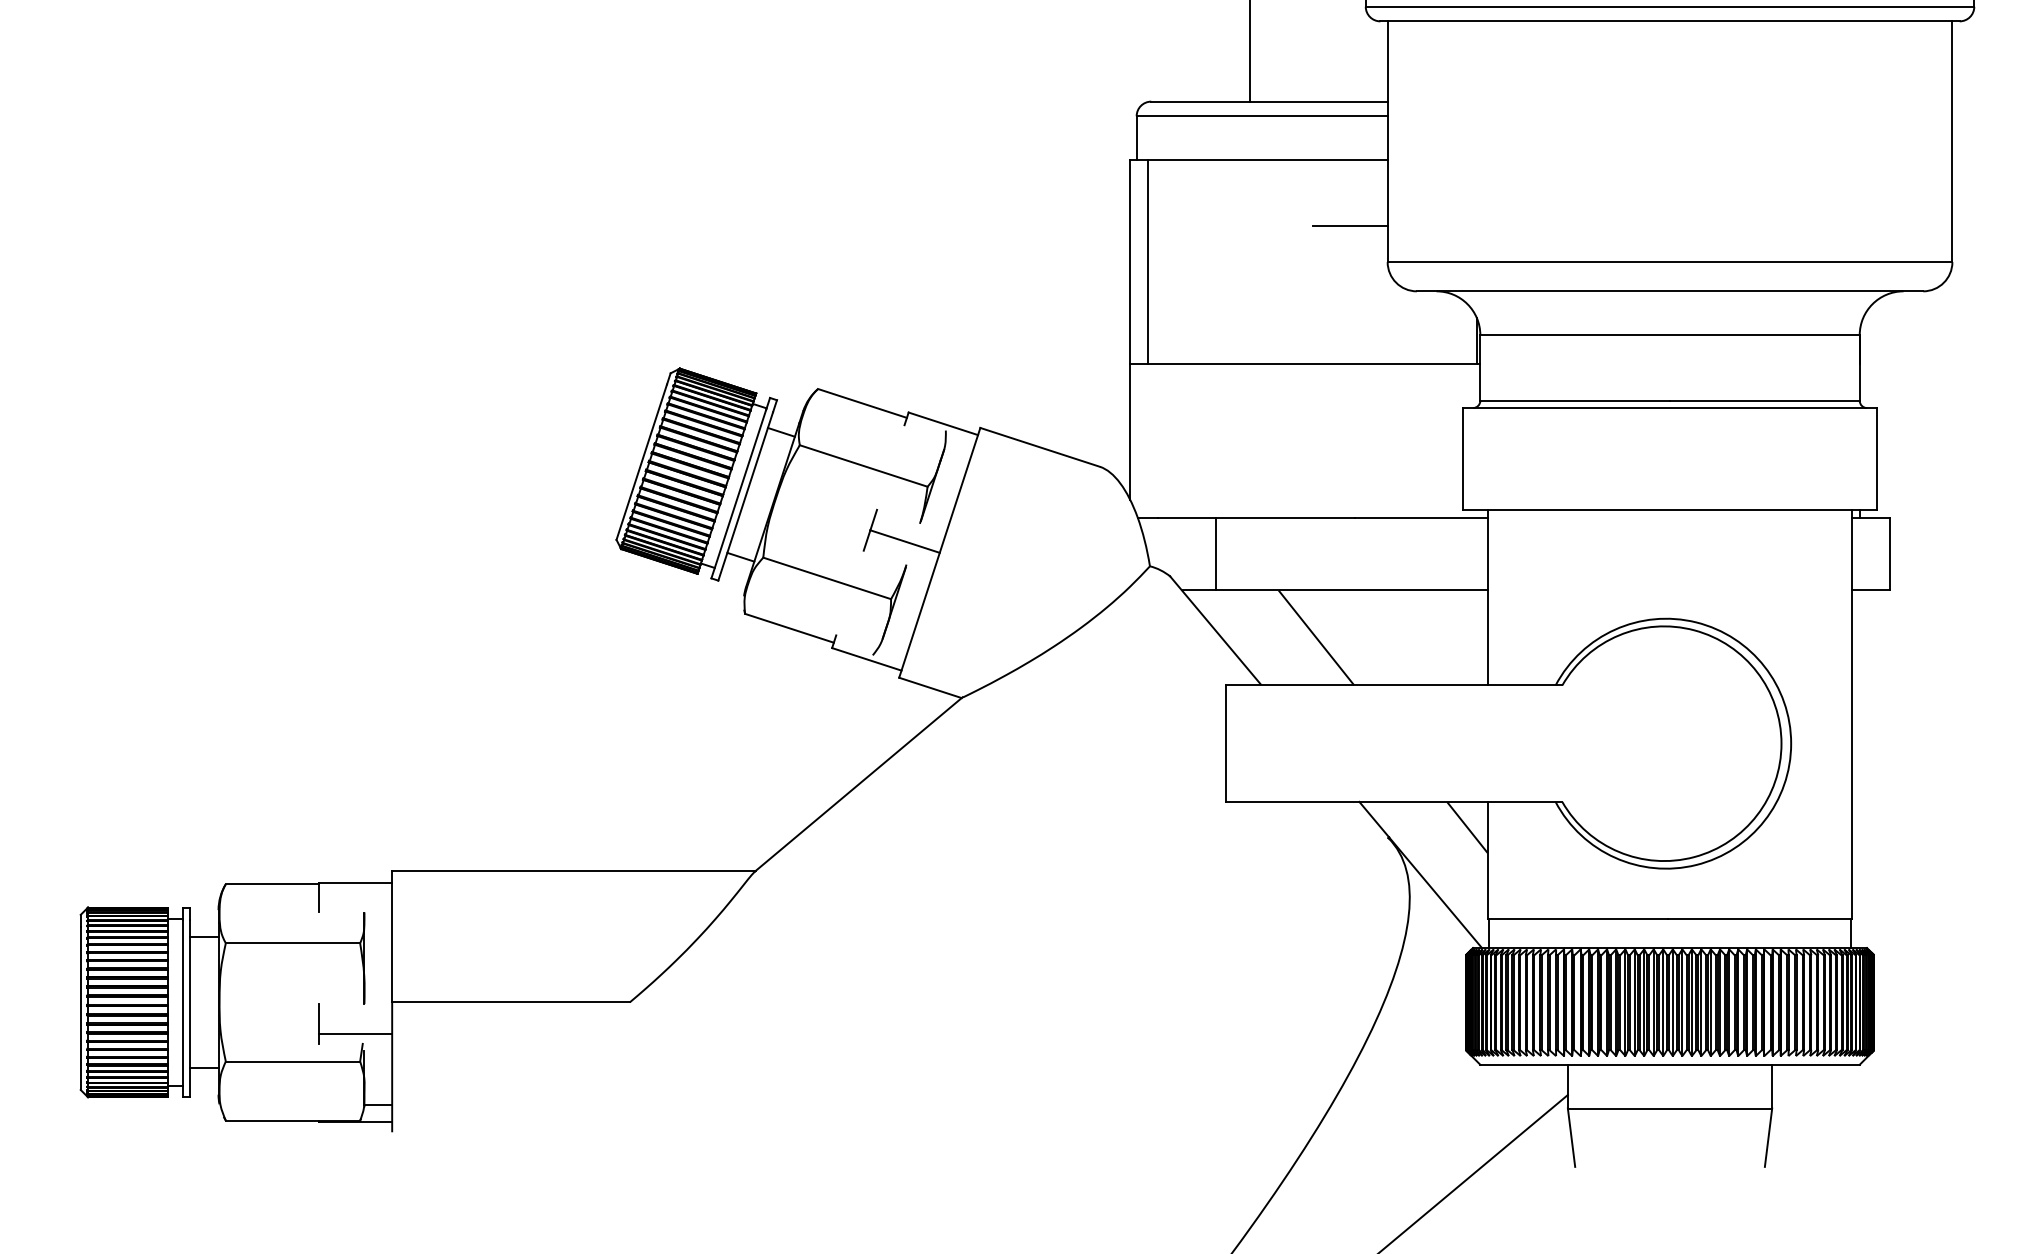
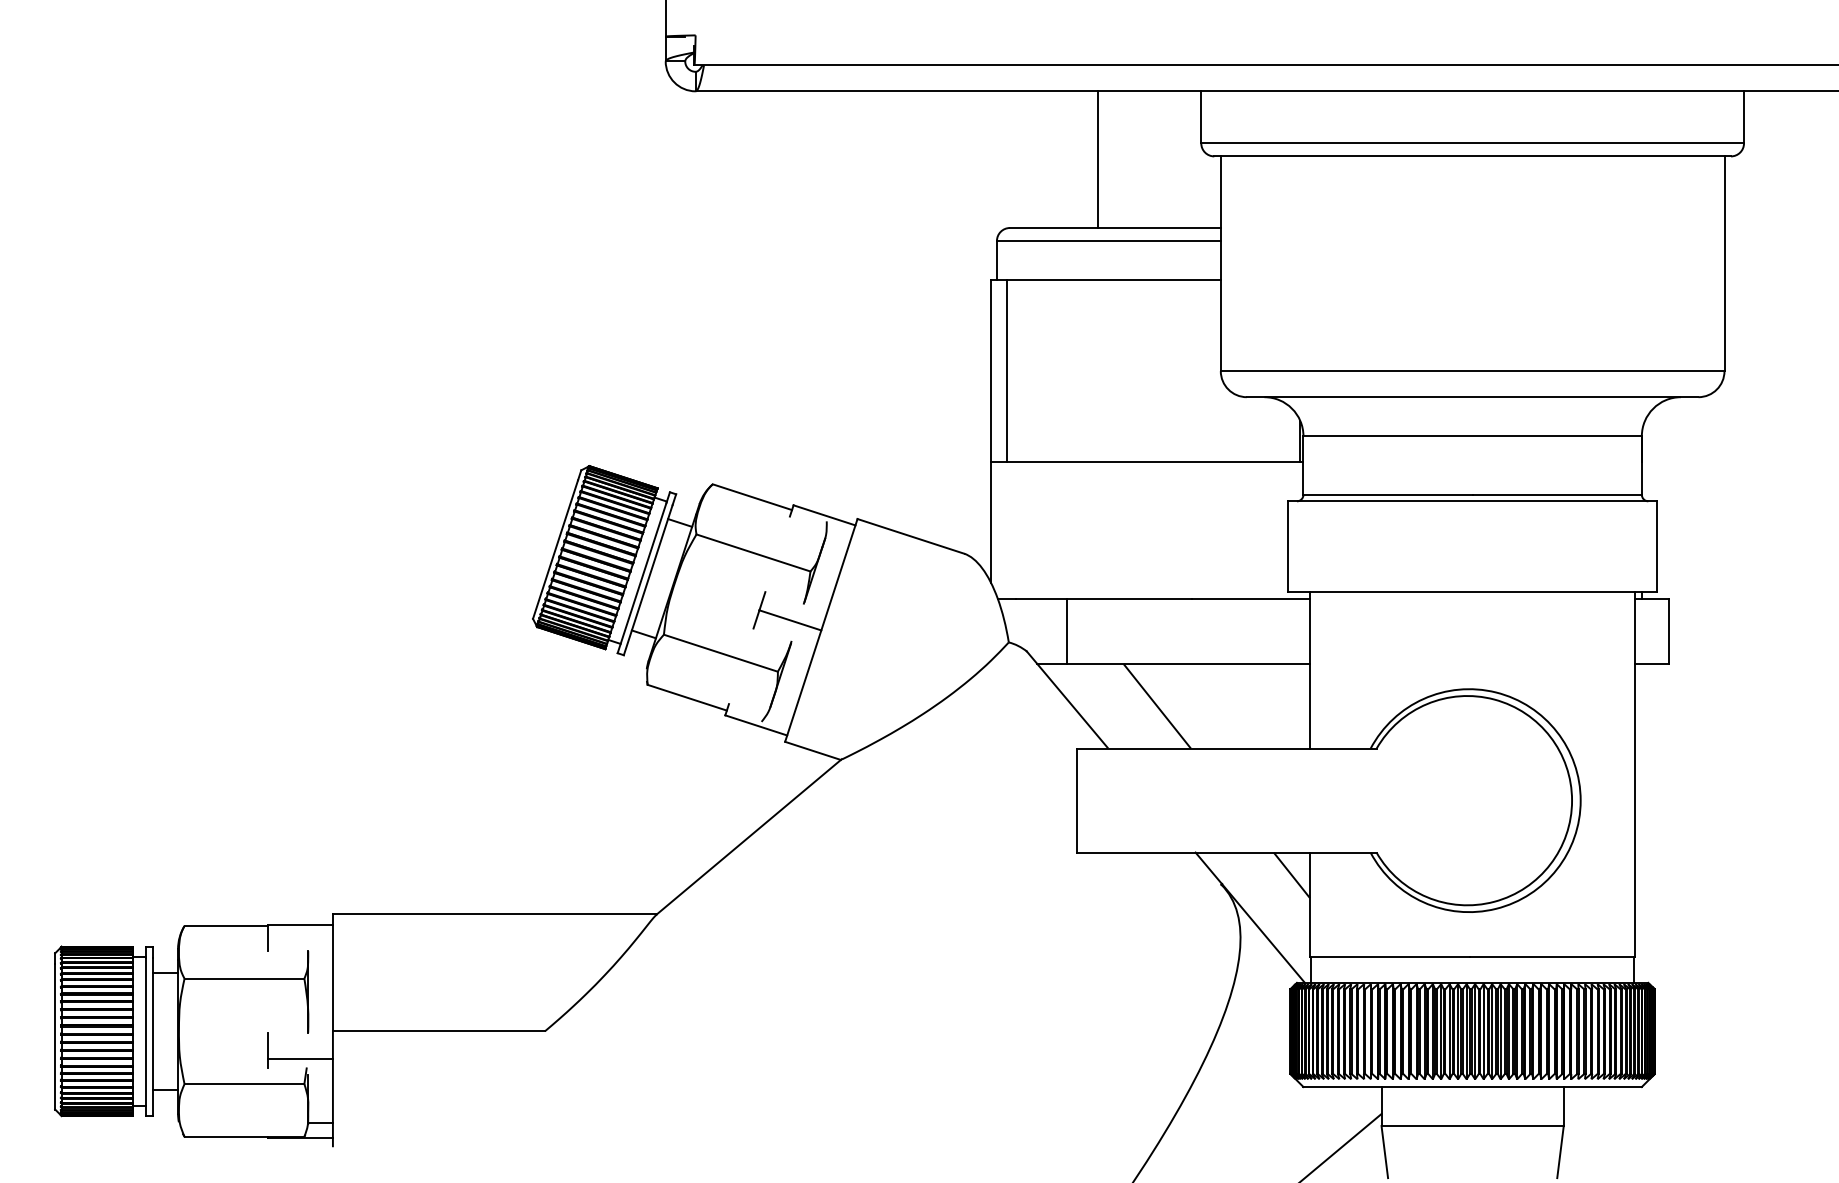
line: (1349, 225) -> (1186, 338), removed

